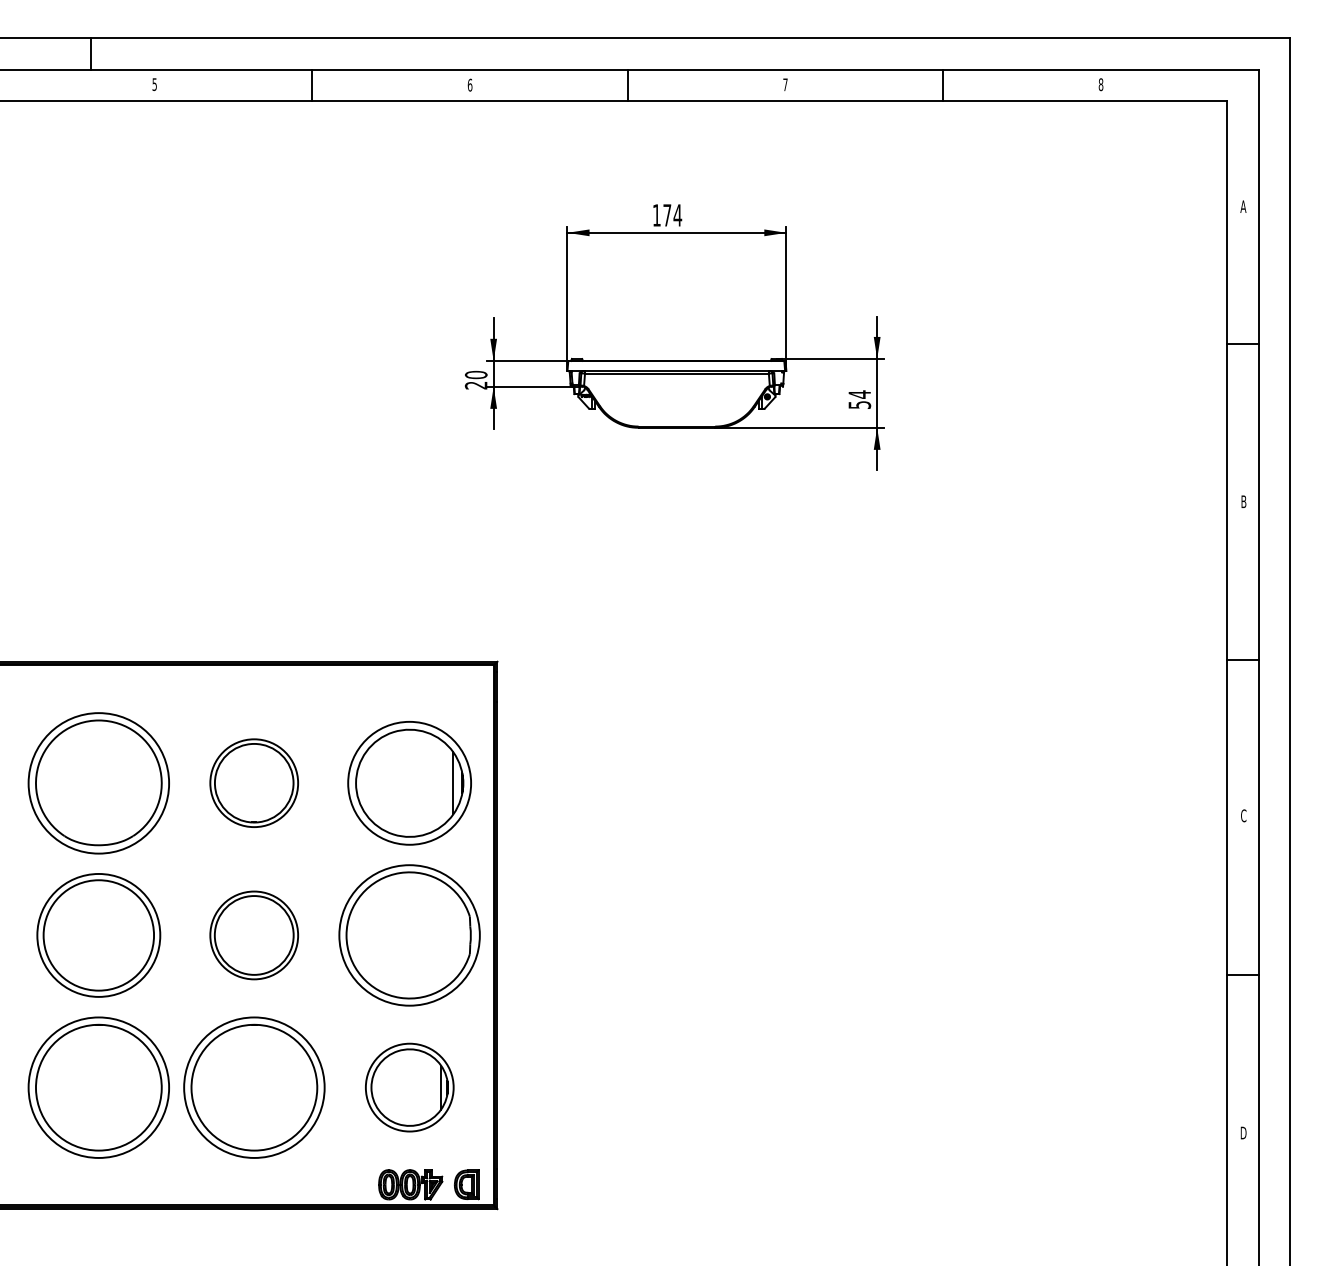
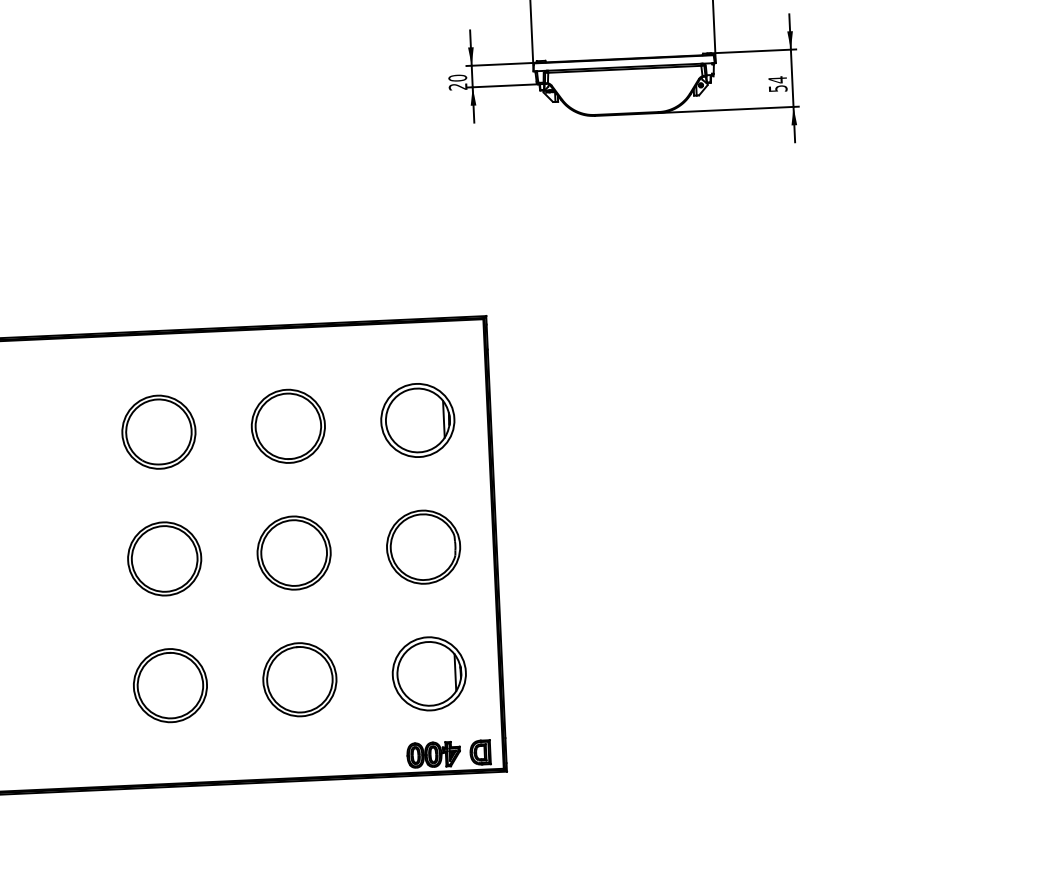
part: (98, 782) -> (158, 431), size x0.62
part: (409, 782) -> (417, 419), size x0.71
part: (98, 935) -> (164, 559), size x0.71
part: (409, 935) -> (423, 547), size x0.62
part: (98, 1087) -> (170, 685), size x0.62
part: (253, 1087) -> (299, 679), size x0.62

